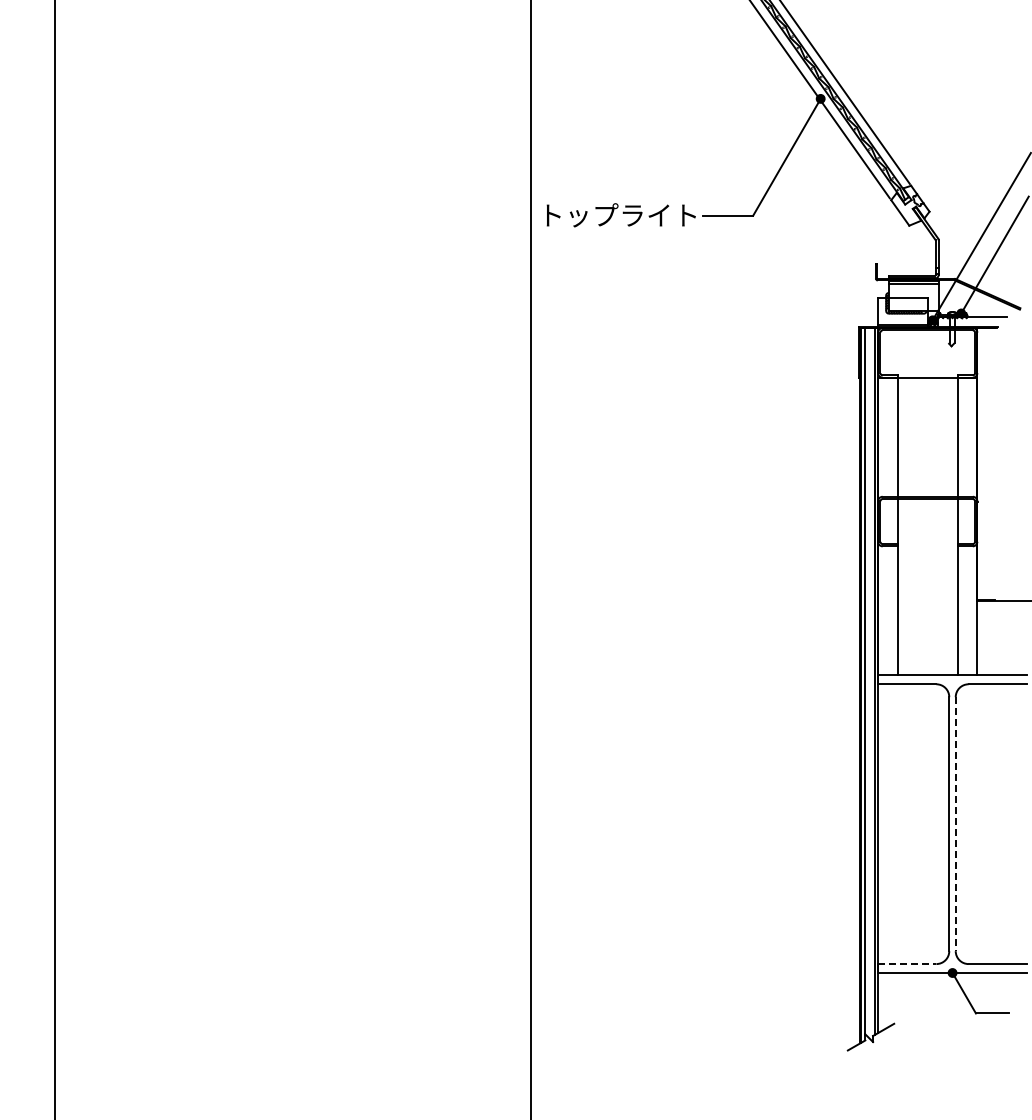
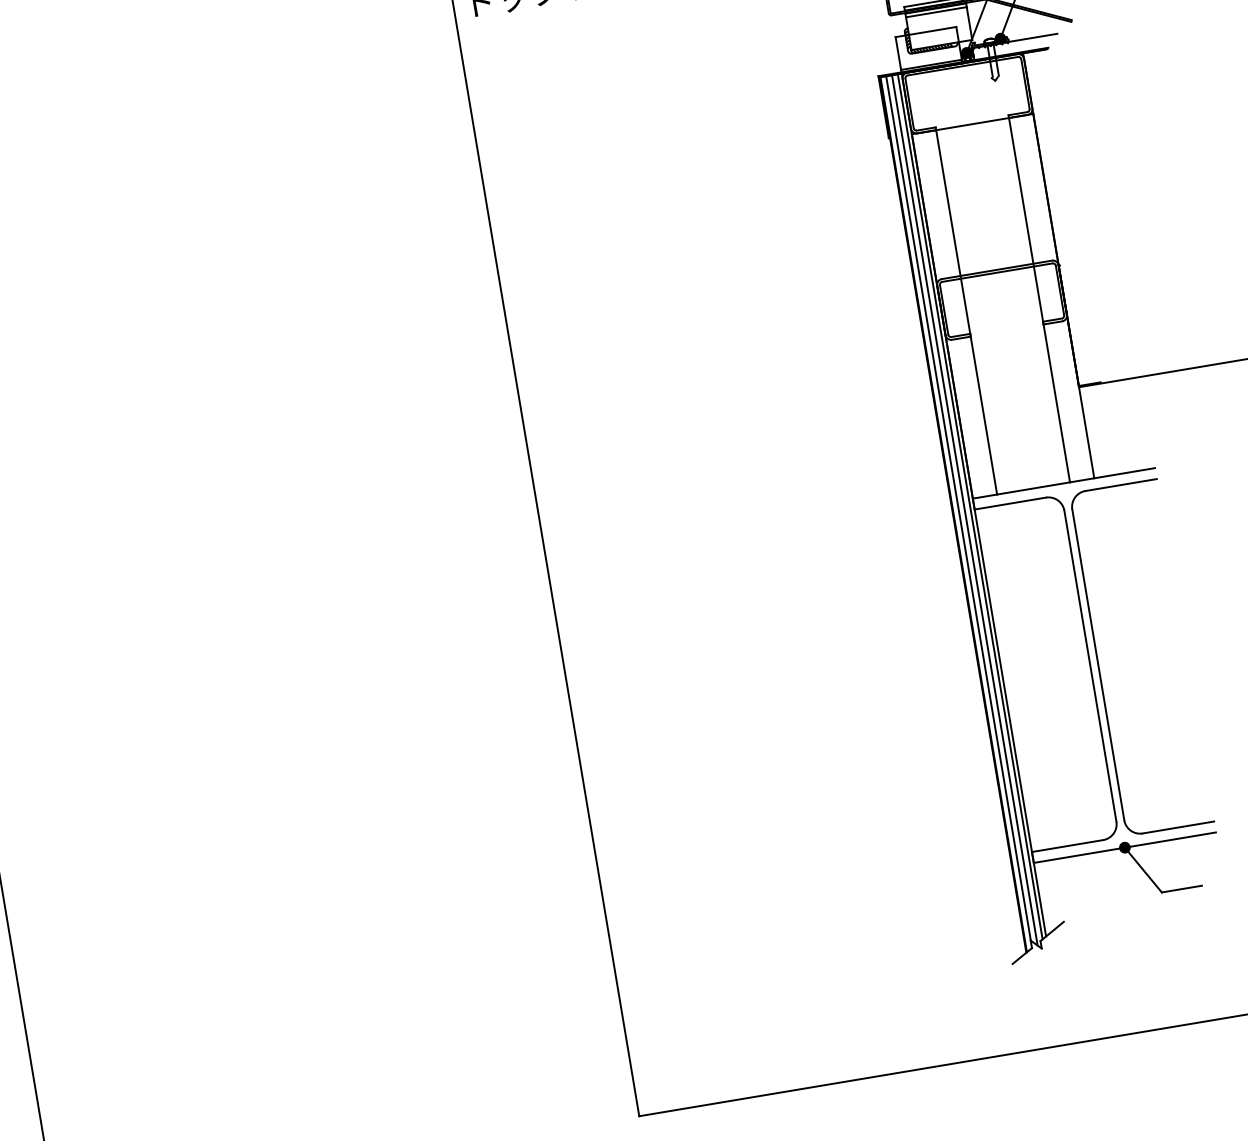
line: (870, 683) -> (965, 510), added
line: (955, 824) -> (1098, 665), dashed -> solid
line: (907, 964) -> (1068, 846), dashed -> solid

